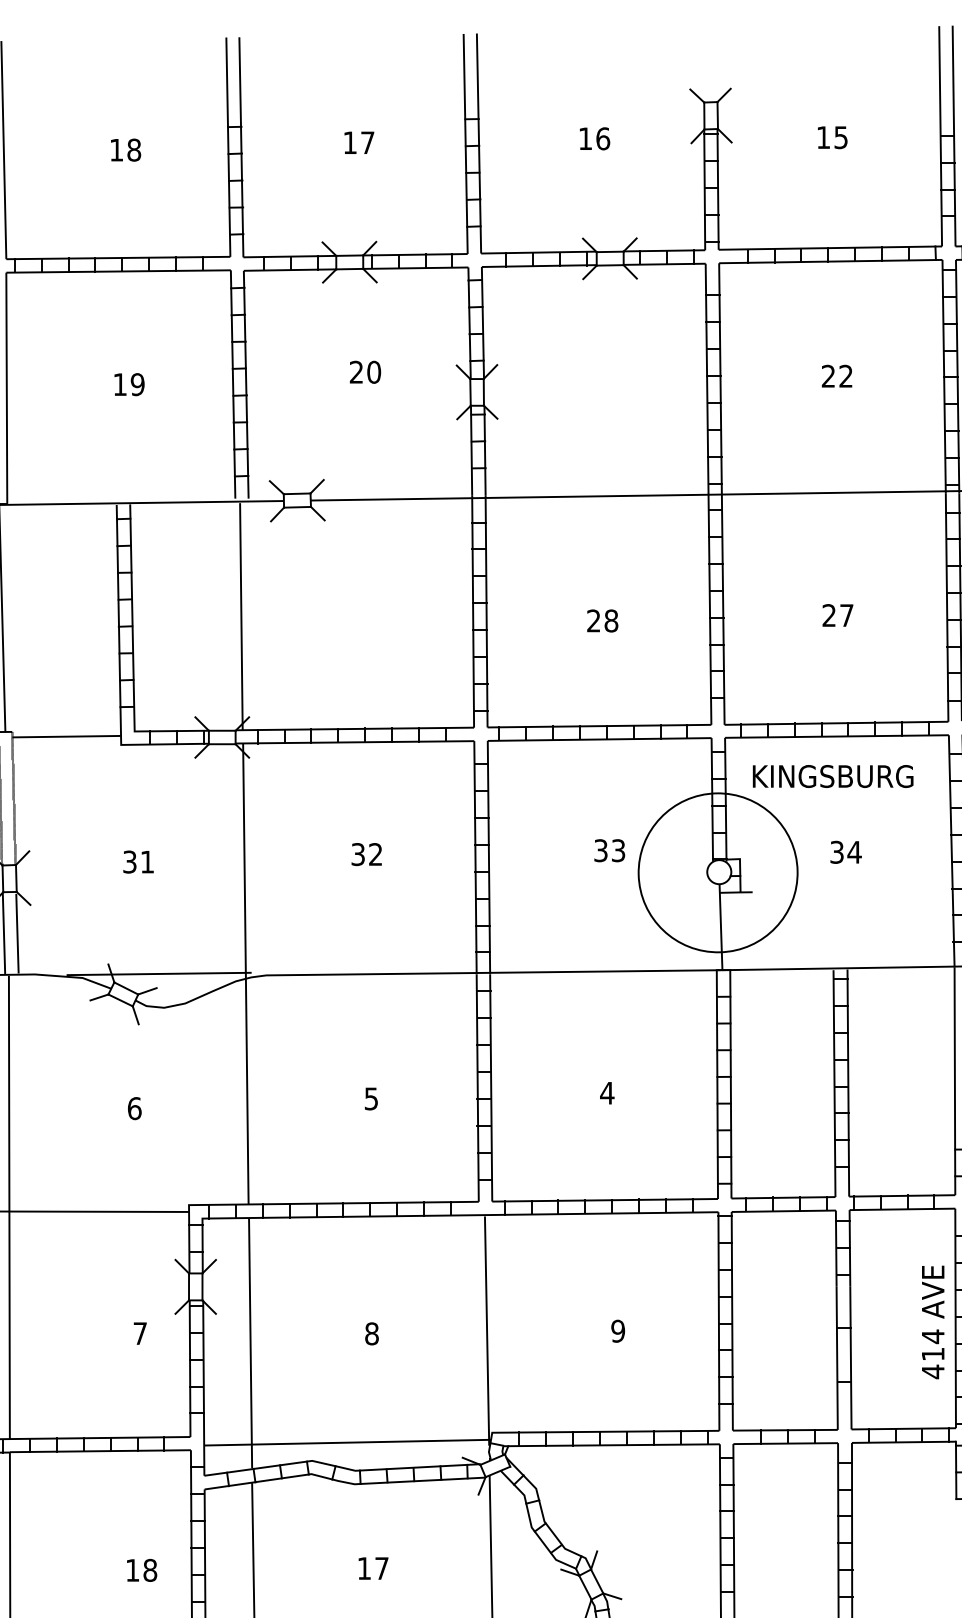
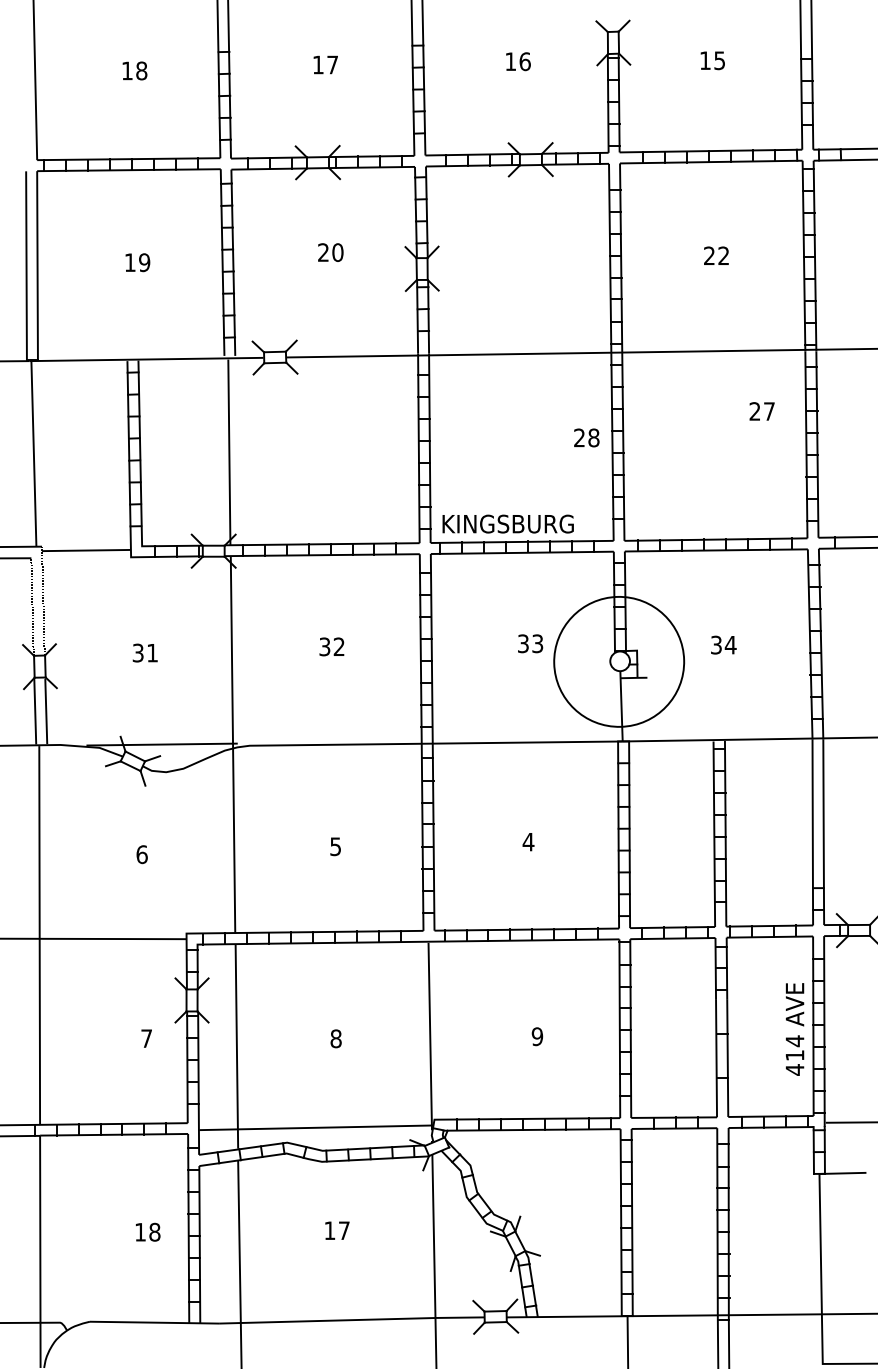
text: (837, 615) -> (761, 411), moved
text: (602, 620) -> (586, 437), moved
text: (832, 775) -> (507, 523), moved

